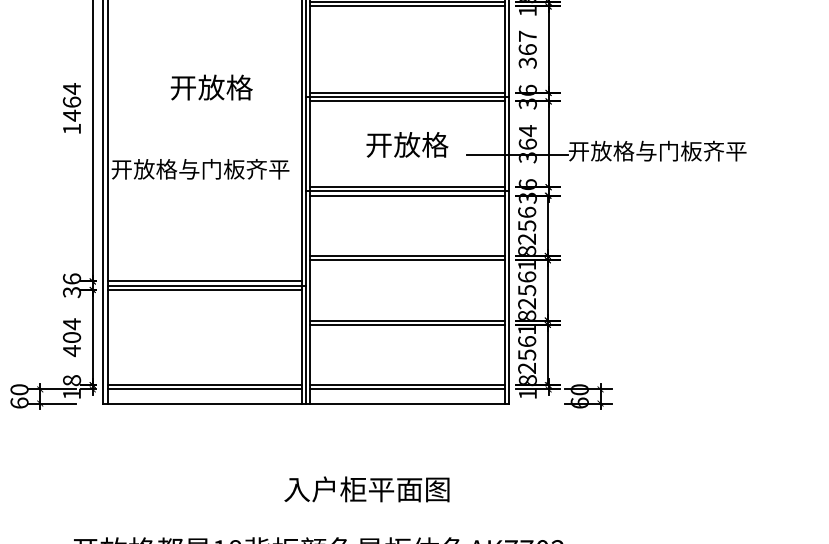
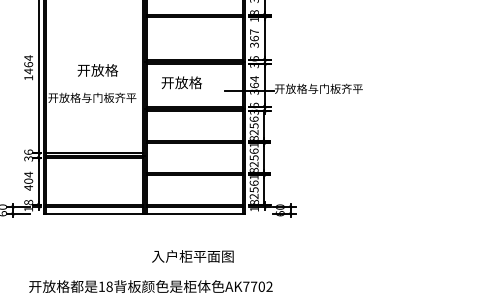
text: (210, 87) -> (97, 70), moved
text: (406, 144) -> (181, 82), moved
text: (366, 489) -> (192, 256), moved

